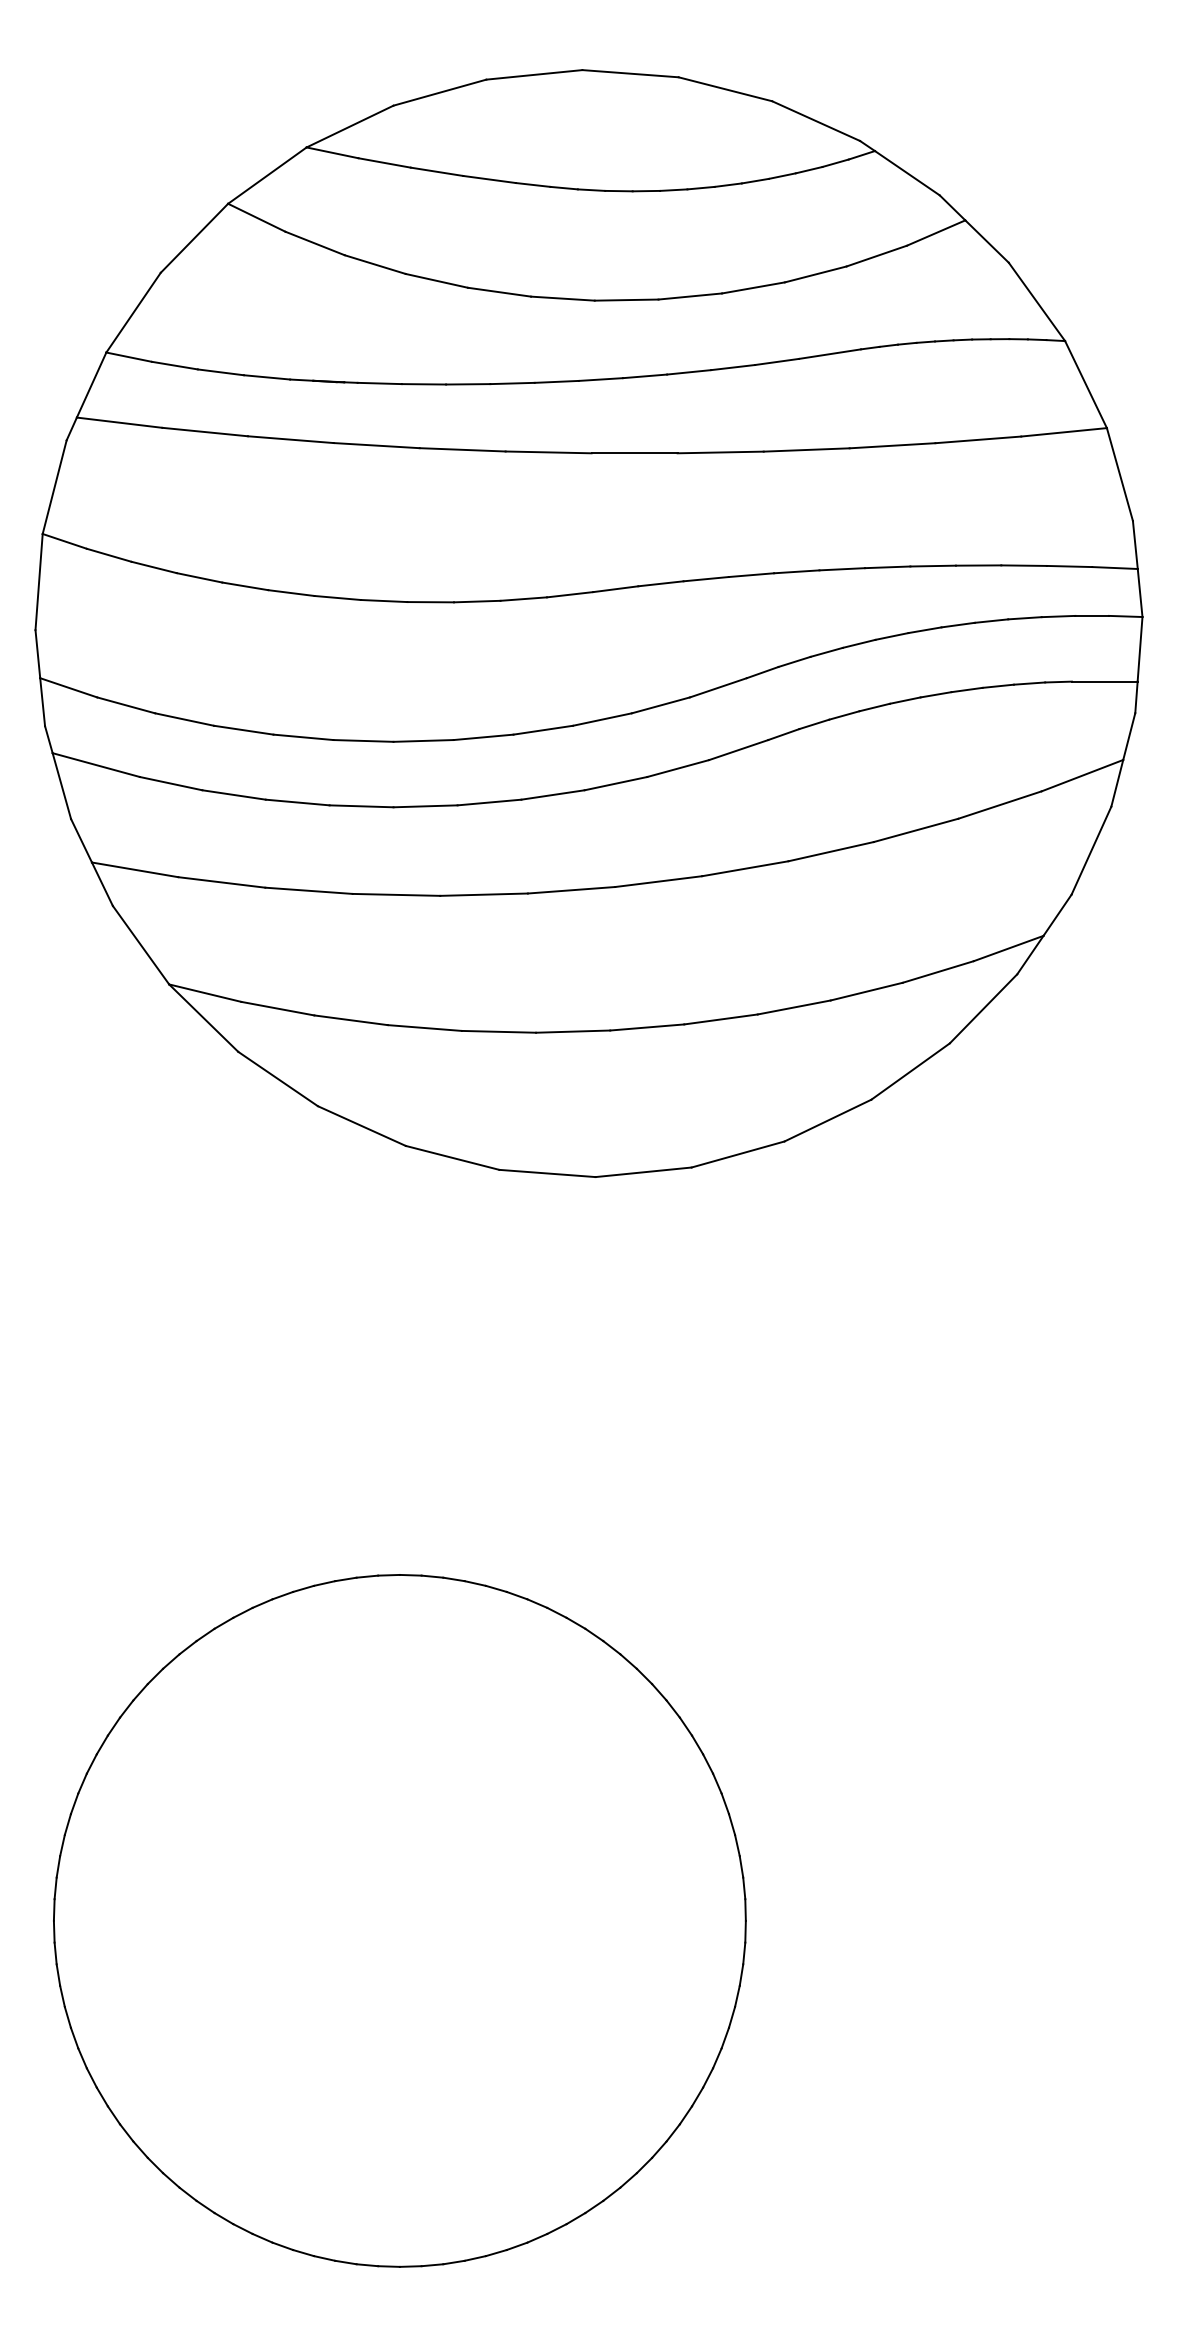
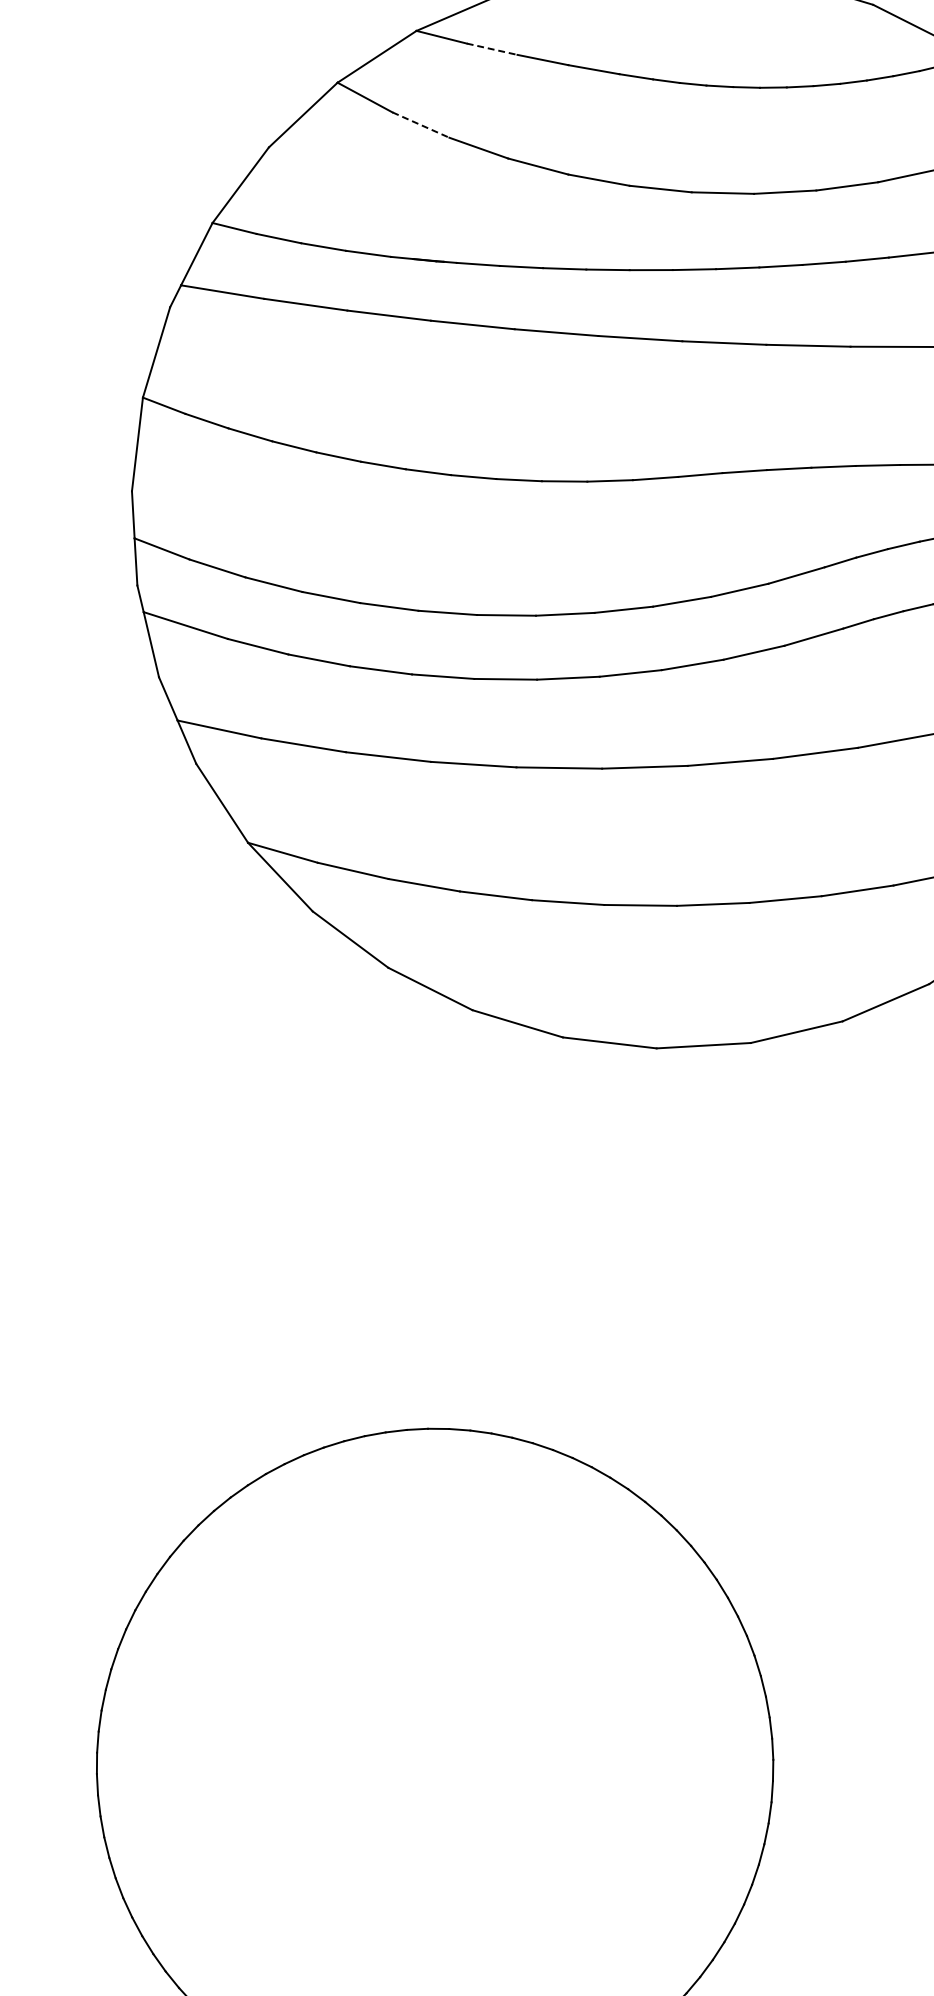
line: (384, 162) -> (492, 48), solid -> dashed
line: (315, 243) -> (421, 125), solid -> dashed

